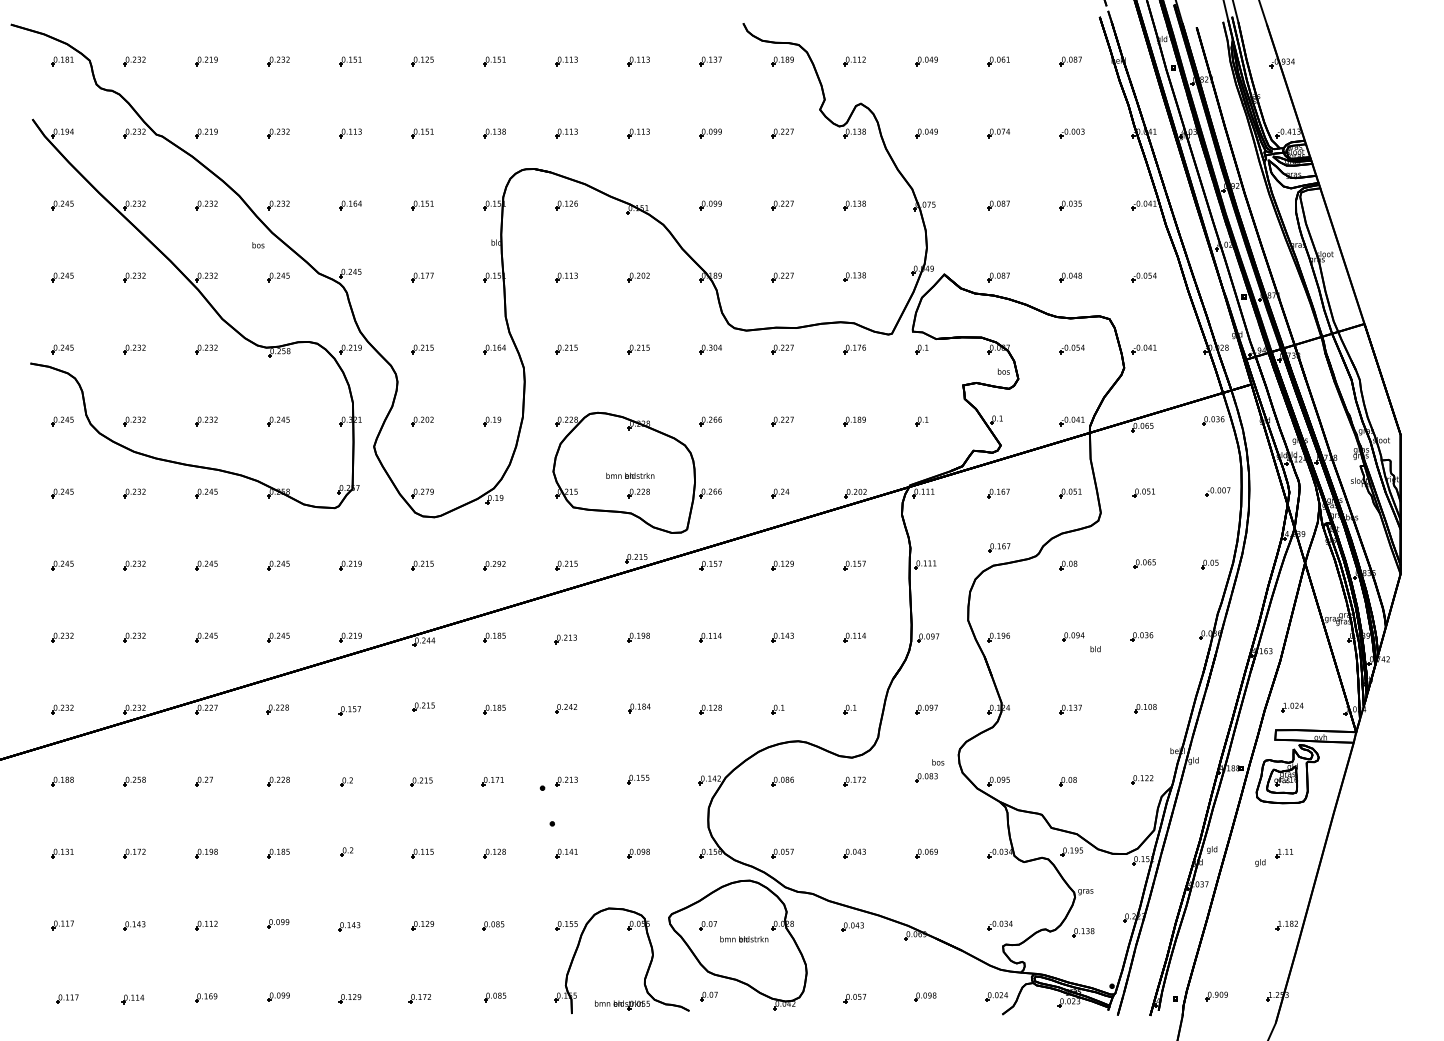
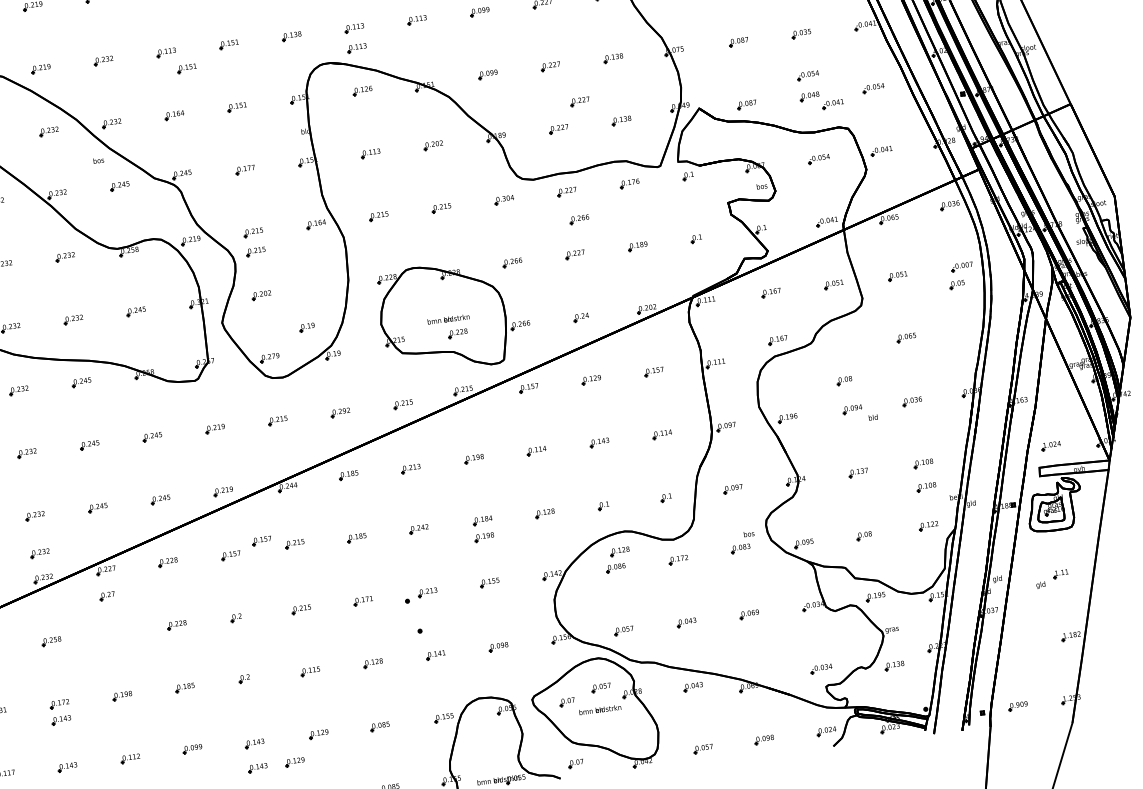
part: (371, 154) -> (186, 68), added
part: (566, 156) -> (356, 48), added
part: (810, 249) -> (579, 101), added
part: (1071, 253) -> (807, 75), added
part: (1095, 289) -> (832, 104), added
part: (422, 371) -> (255, 251), added
part: (792, 382) -> (579, 219), added
part: (492, 421) -> (307, 327), moved
part: (1209, 564) -> (956, 284), moved
part: (1068, 565) -> (844, 380), moved
part: (134, 680) -> (40, 553), added
part: (386, 698) -> (261, 540), added
part: (638, 727) -> (484, 537), added
part: (1145, 735) -> (926, 487), added
part: (789, 763) -> (619, 551), added
part: (203, 781) -> (106, 596), moved
part: (134, 871) -> (61, 719), added
part: (748, 914) -> (601, 687), added
part: (391, 953) -> (294, 762), added
part: (349, 954) -> (258, 767), added

